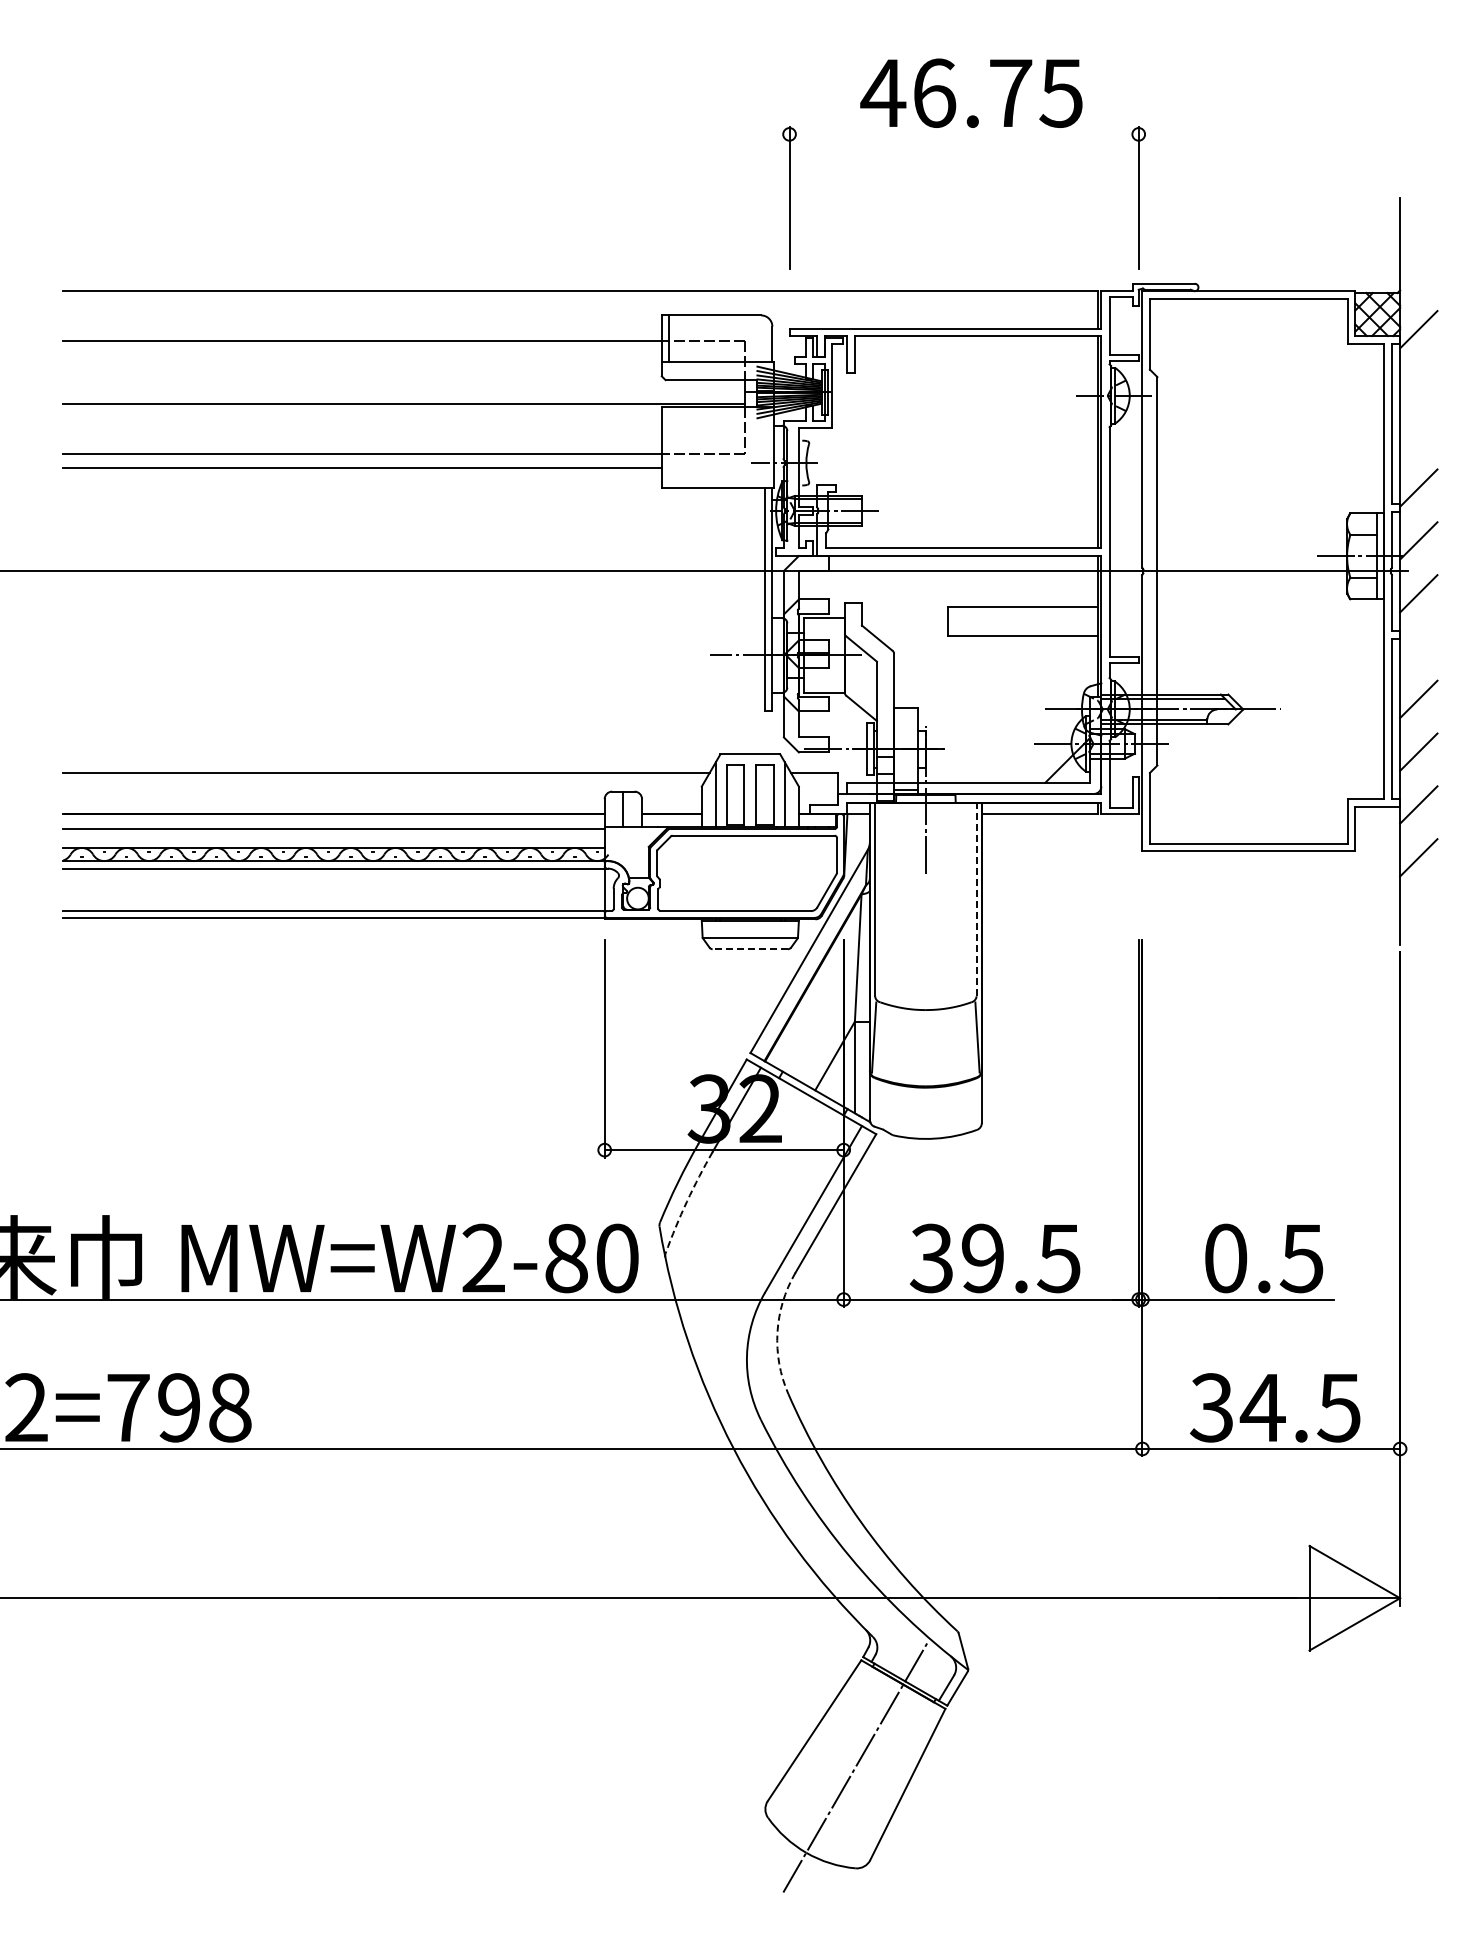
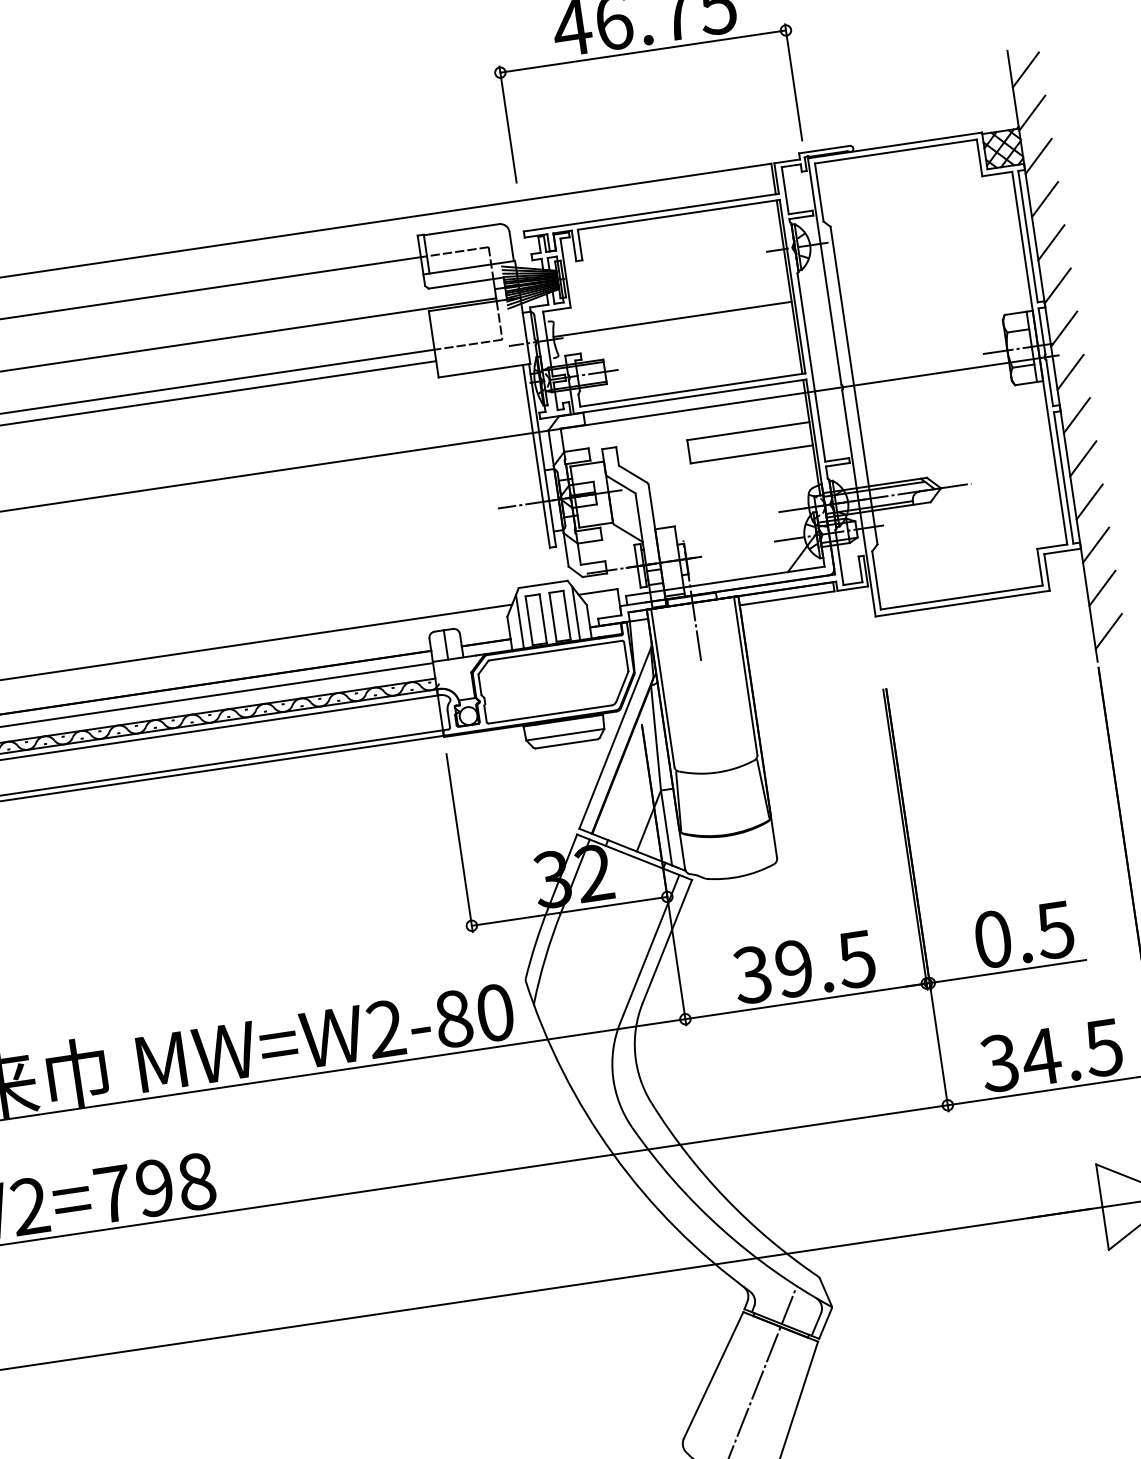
line: (963, 134) -> (642, 51), added
line: (1418, 223) -> (1025, 69), added
line: (1418, 276) -> (1031, 112), added
line: (1418, 382) -> (1044, 199), added
line: (1418, 434) -> (1051, 242), added
line: (951, 460) -> (672, 319), added
line: (1418, 646) -> (1076, 415), added
line: (976, 899) -> (745, 675), dashed -> solid
line: (1418, 910) -> (1108, 631), added
line: (750, 949) -> (566, 744), dashed -> solid
arc: (687, 1201) -> (545, 957), dashed -> solid
arc: (777, 1332) -> (635, 1054), dashed -> solid

